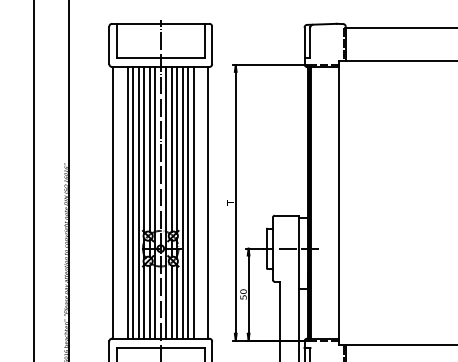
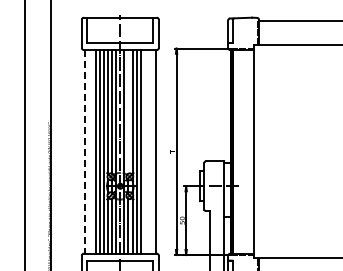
line: (171, 148) -> (128, 111), removed
line: (112, 202) -> (84, 151), solid -> dashed
line: (194, 202) -> (145, 151), removed

